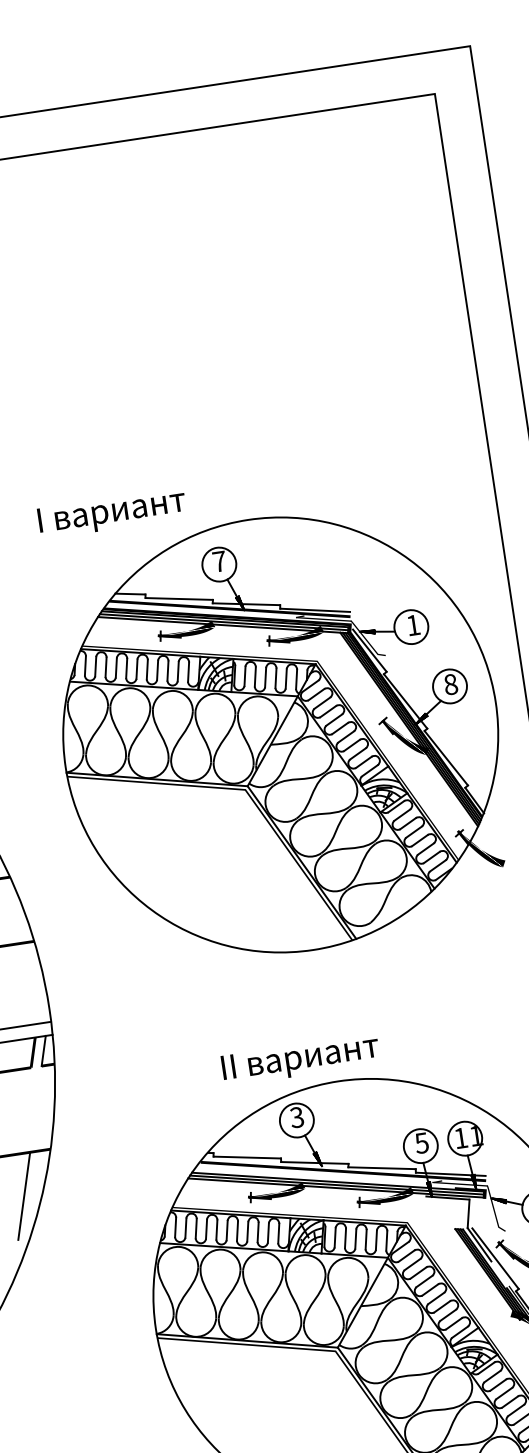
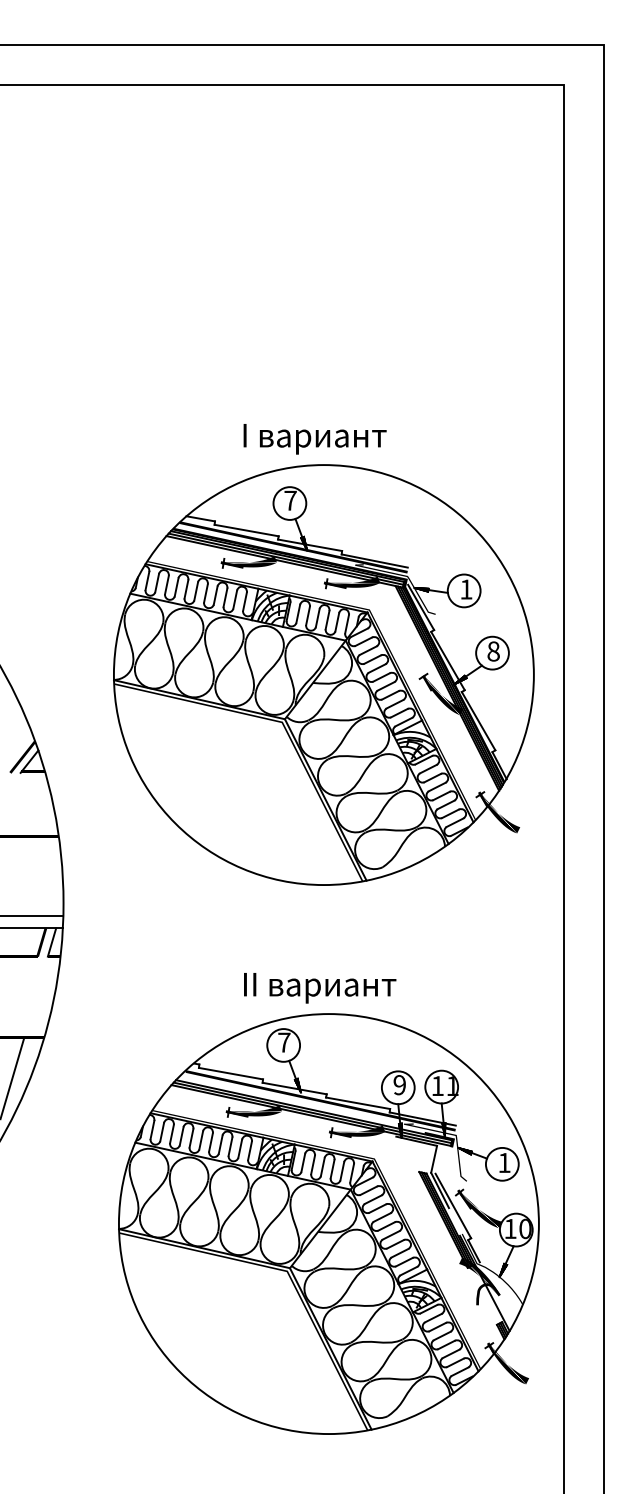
text: (111, 513) -> (314, 439), moved
text: (301, 1060) -> (320, 988), moved
text: (297, 1117) -> (284, 1042), 3 -> 7
text: (421, 1143) -> (399, 1085), 5 -> 9

